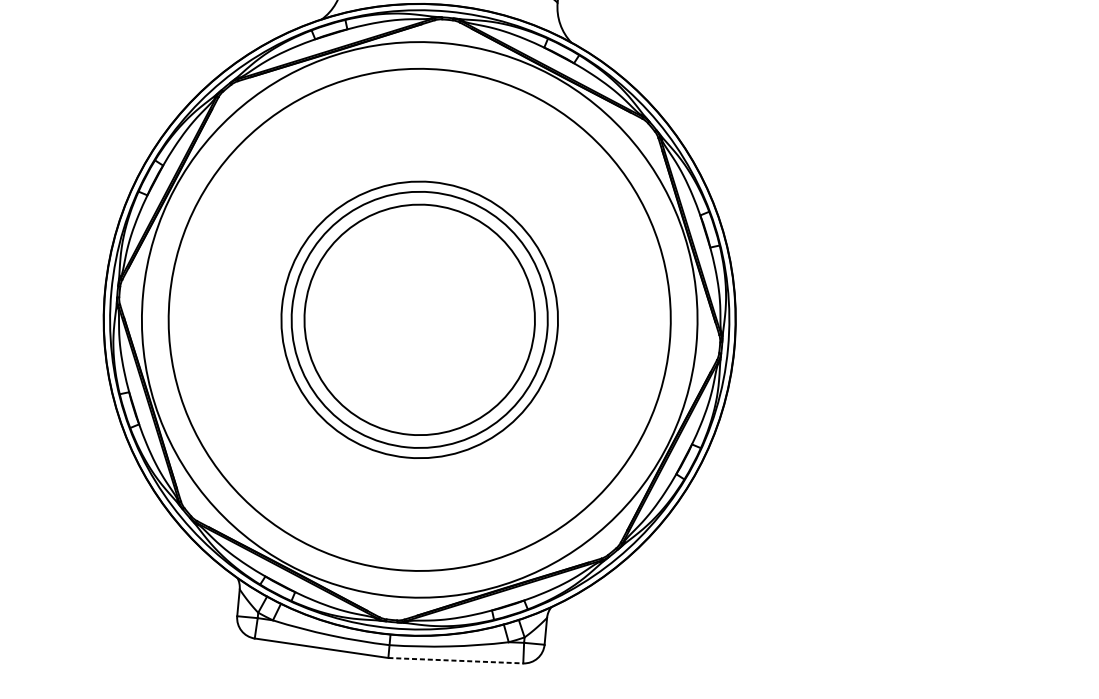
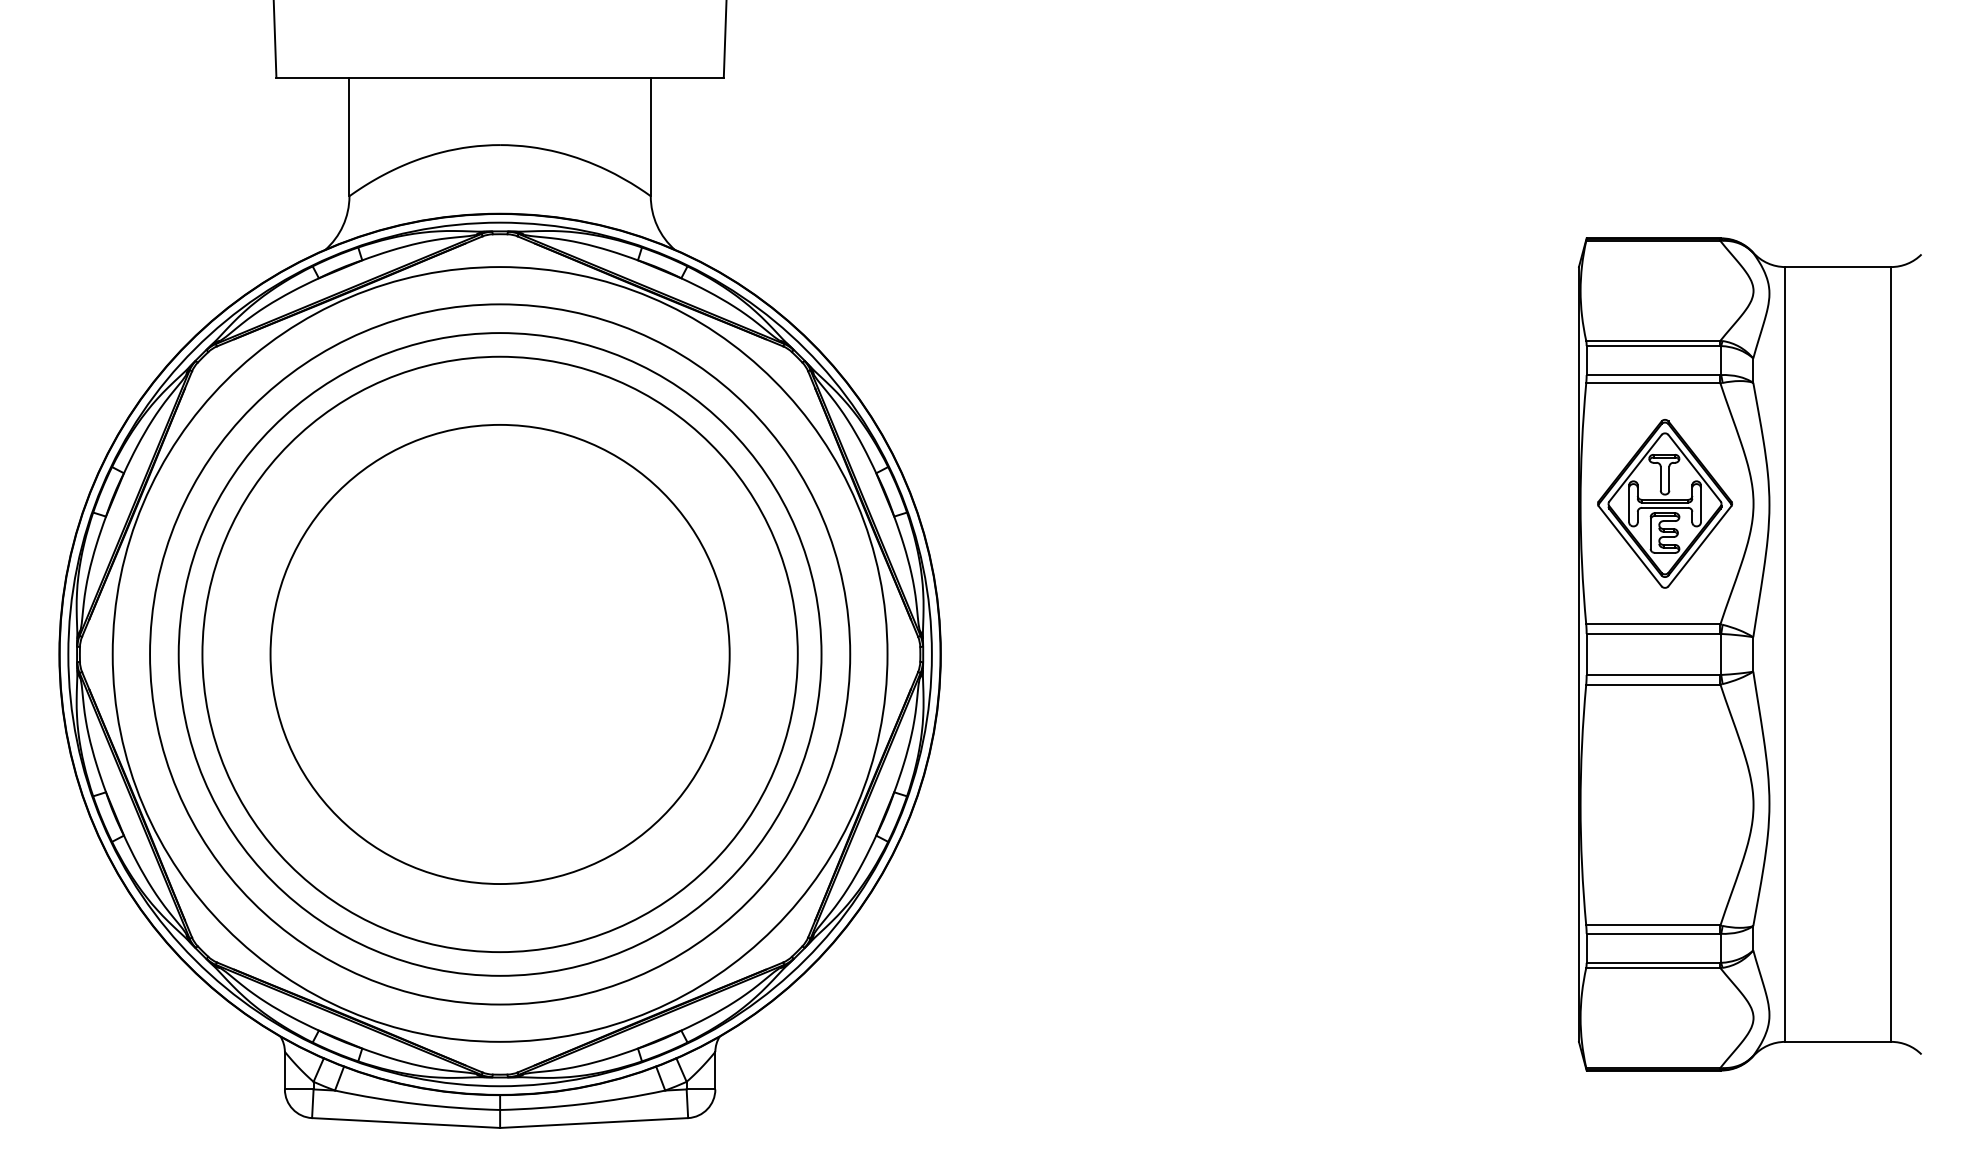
circle: (419, 319) -> (499, 654), size x1.43
circle: (419, 319) -> (499, 654), size x1.67
circle: (419, 319) -> (499, 654), size x1.67
line: (456, 660) -> (594, 1122), dashed -> solid

